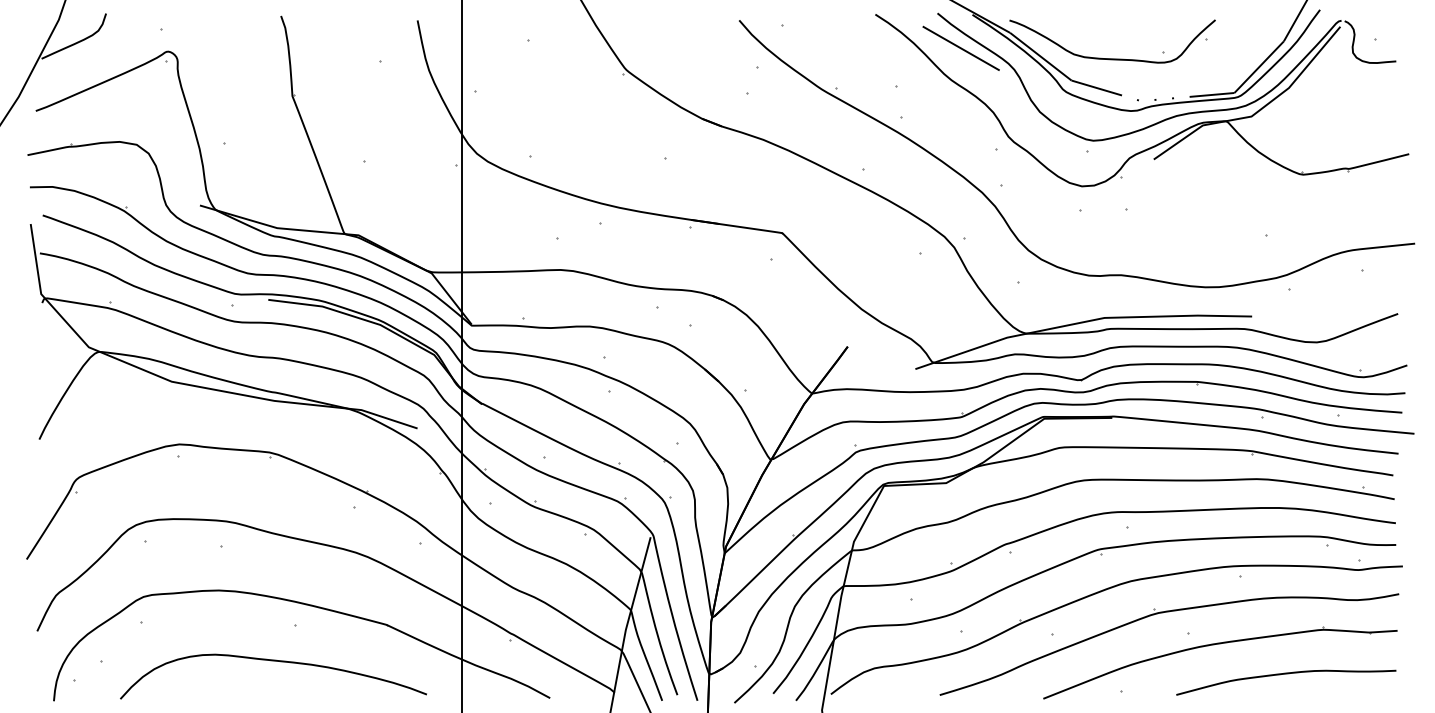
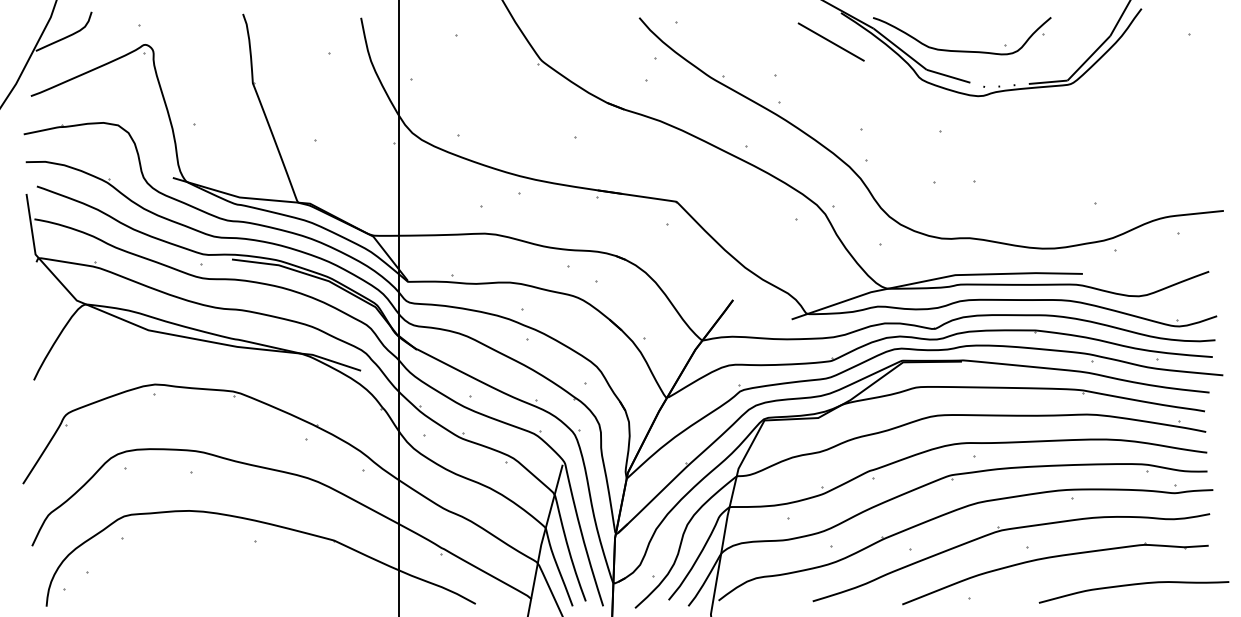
part: (1151, 124) -> (995, 107), removed
curve: (273, 661) -> (236, 572), removed
curve: (1286, 674) -> (1134, 585), moved

